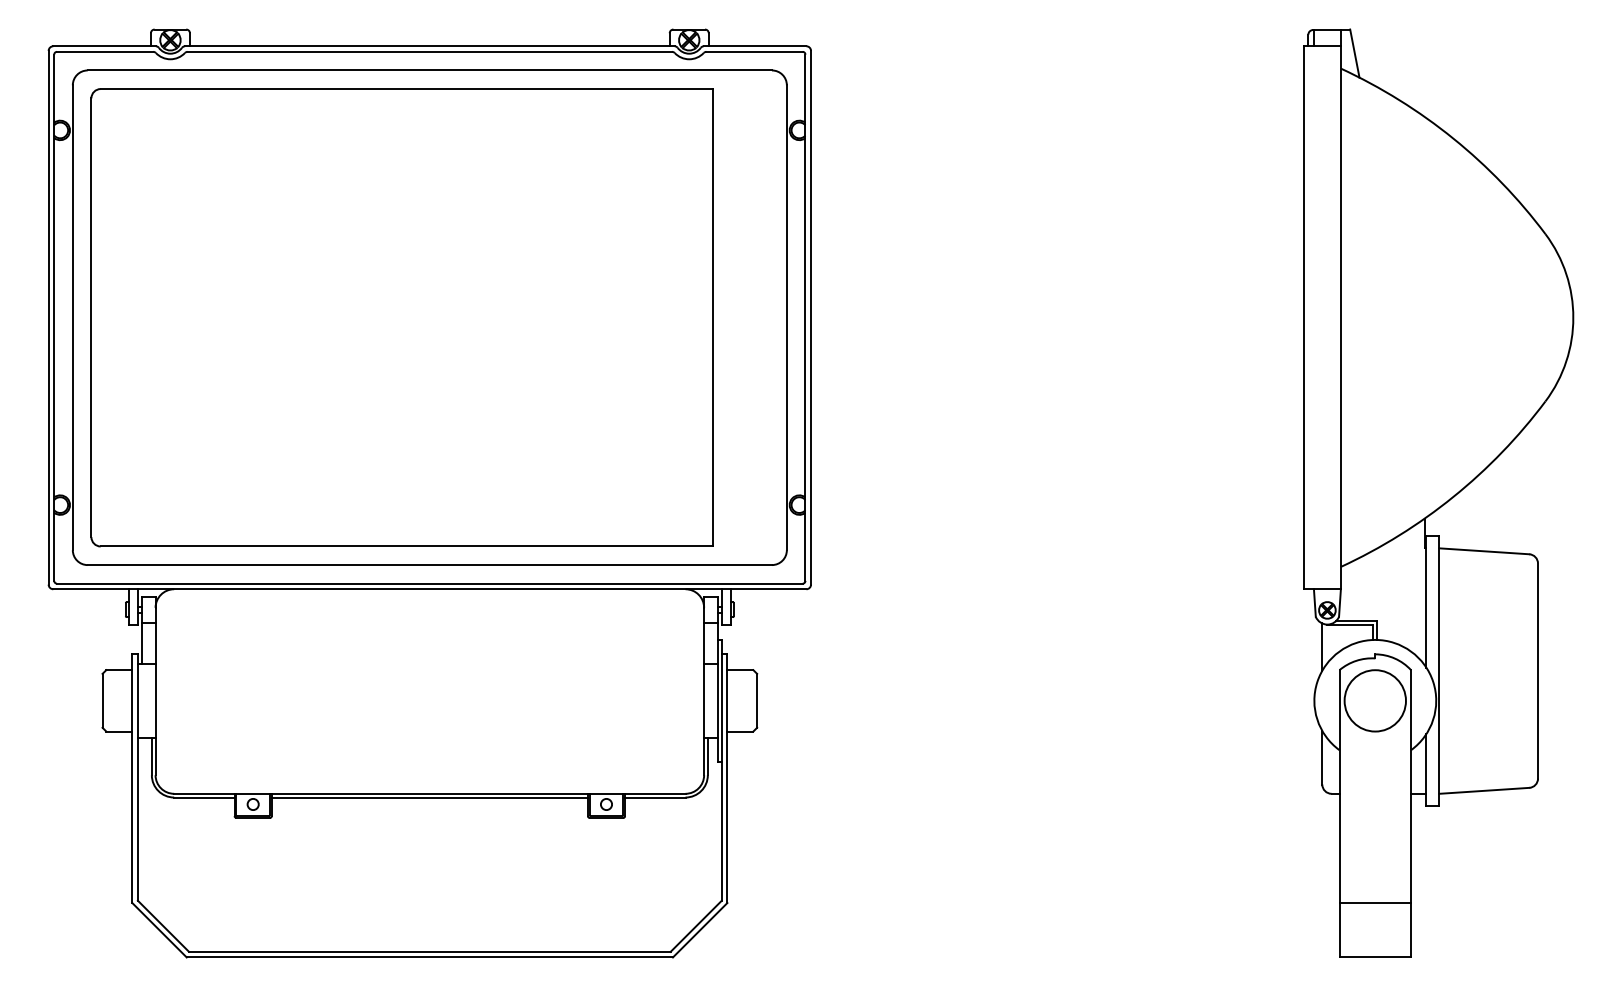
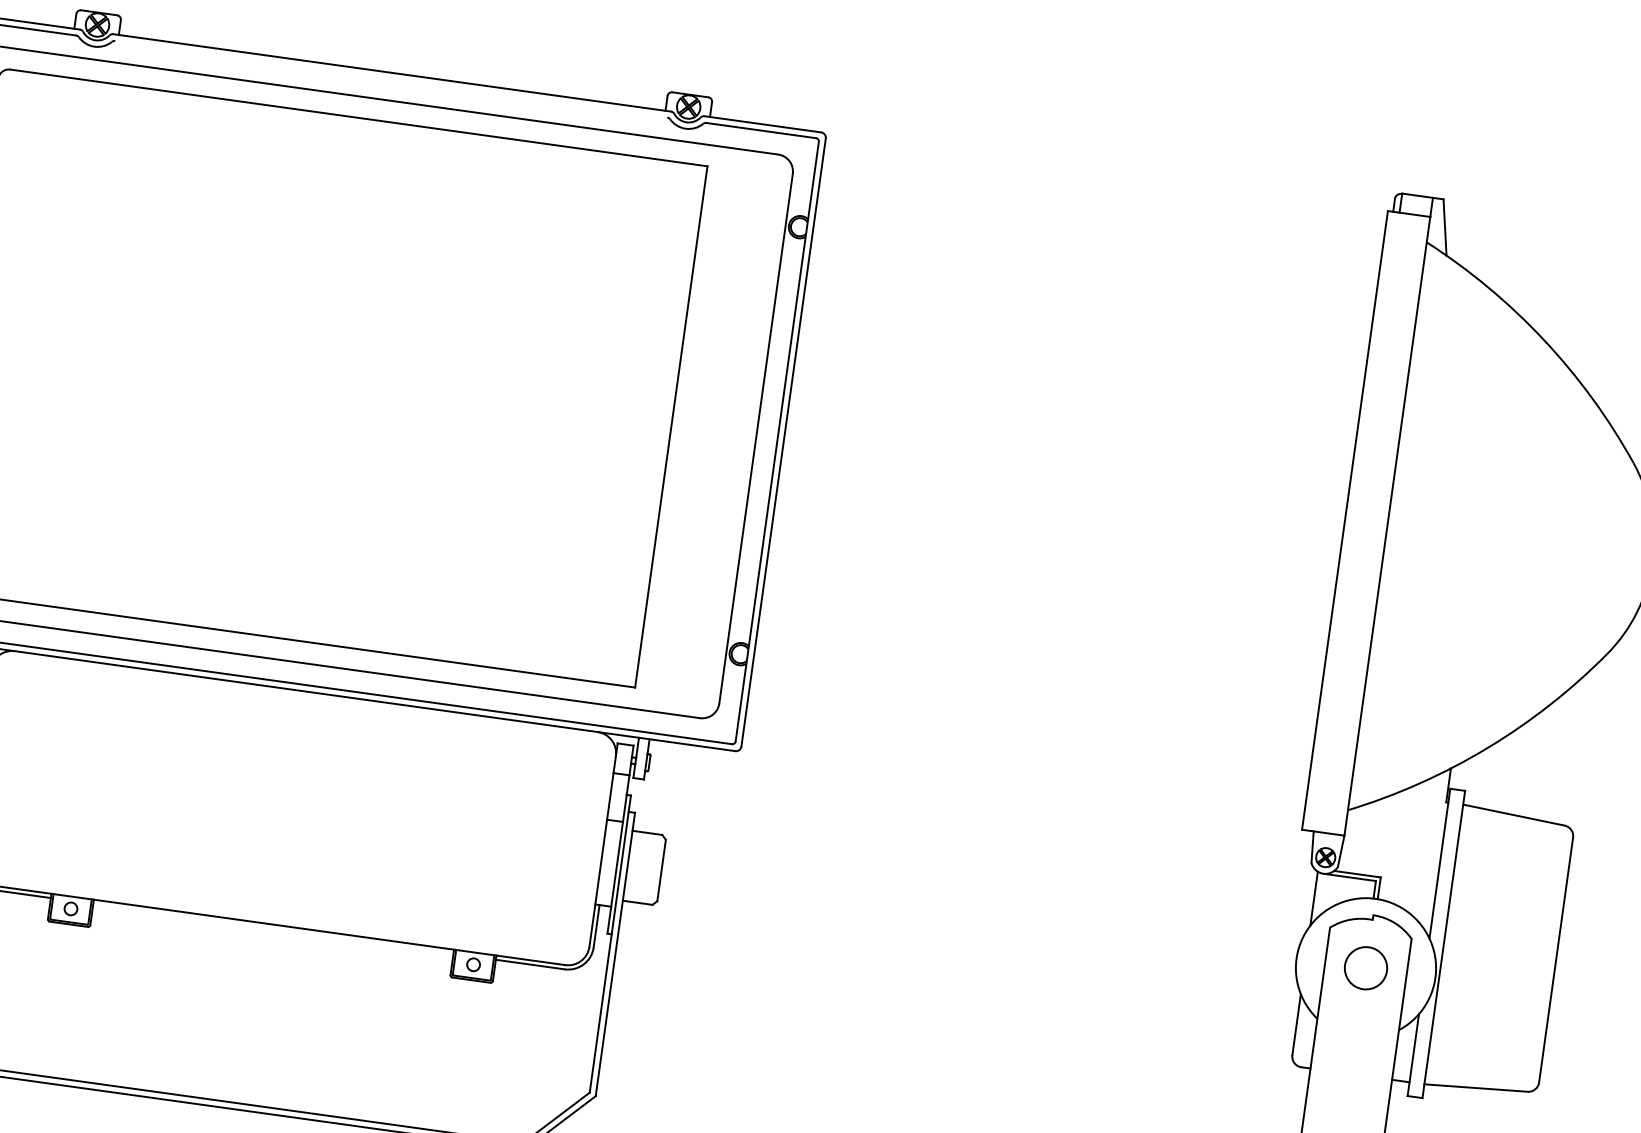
line: (429, 51) -> (390, 78), removed
circle: (1374, 700) -> (1365, 967), size x0.6
line: (429, 797) -> (272, 928), removed

